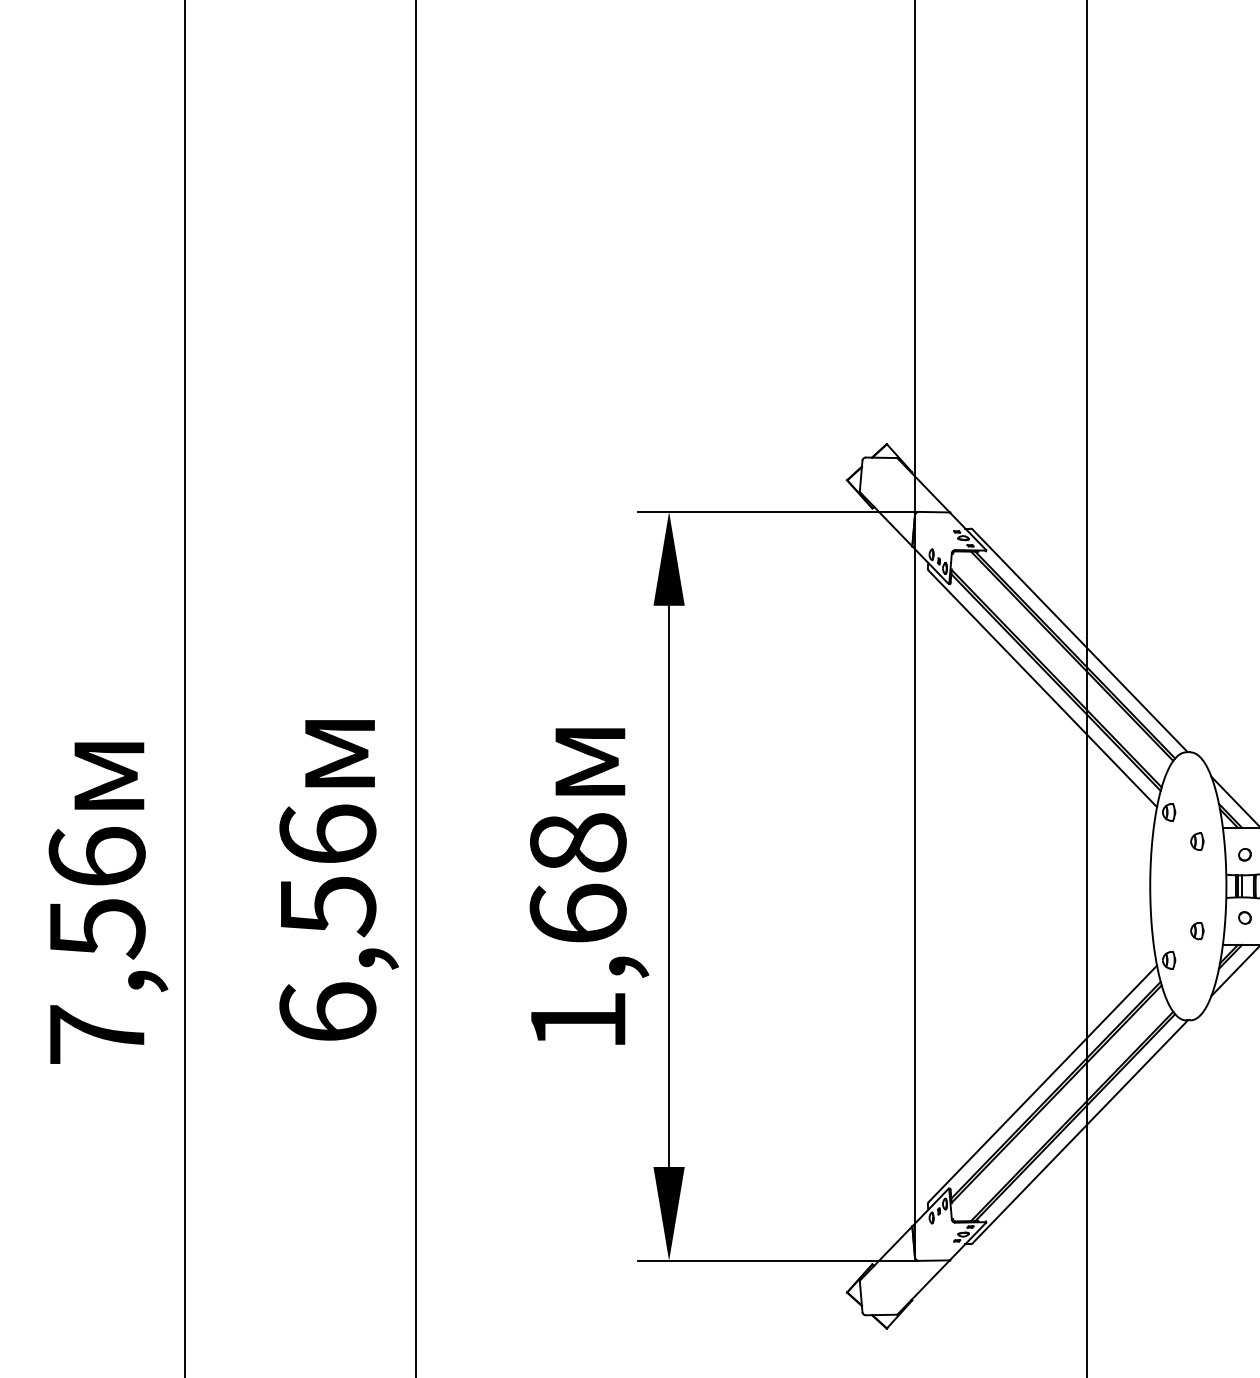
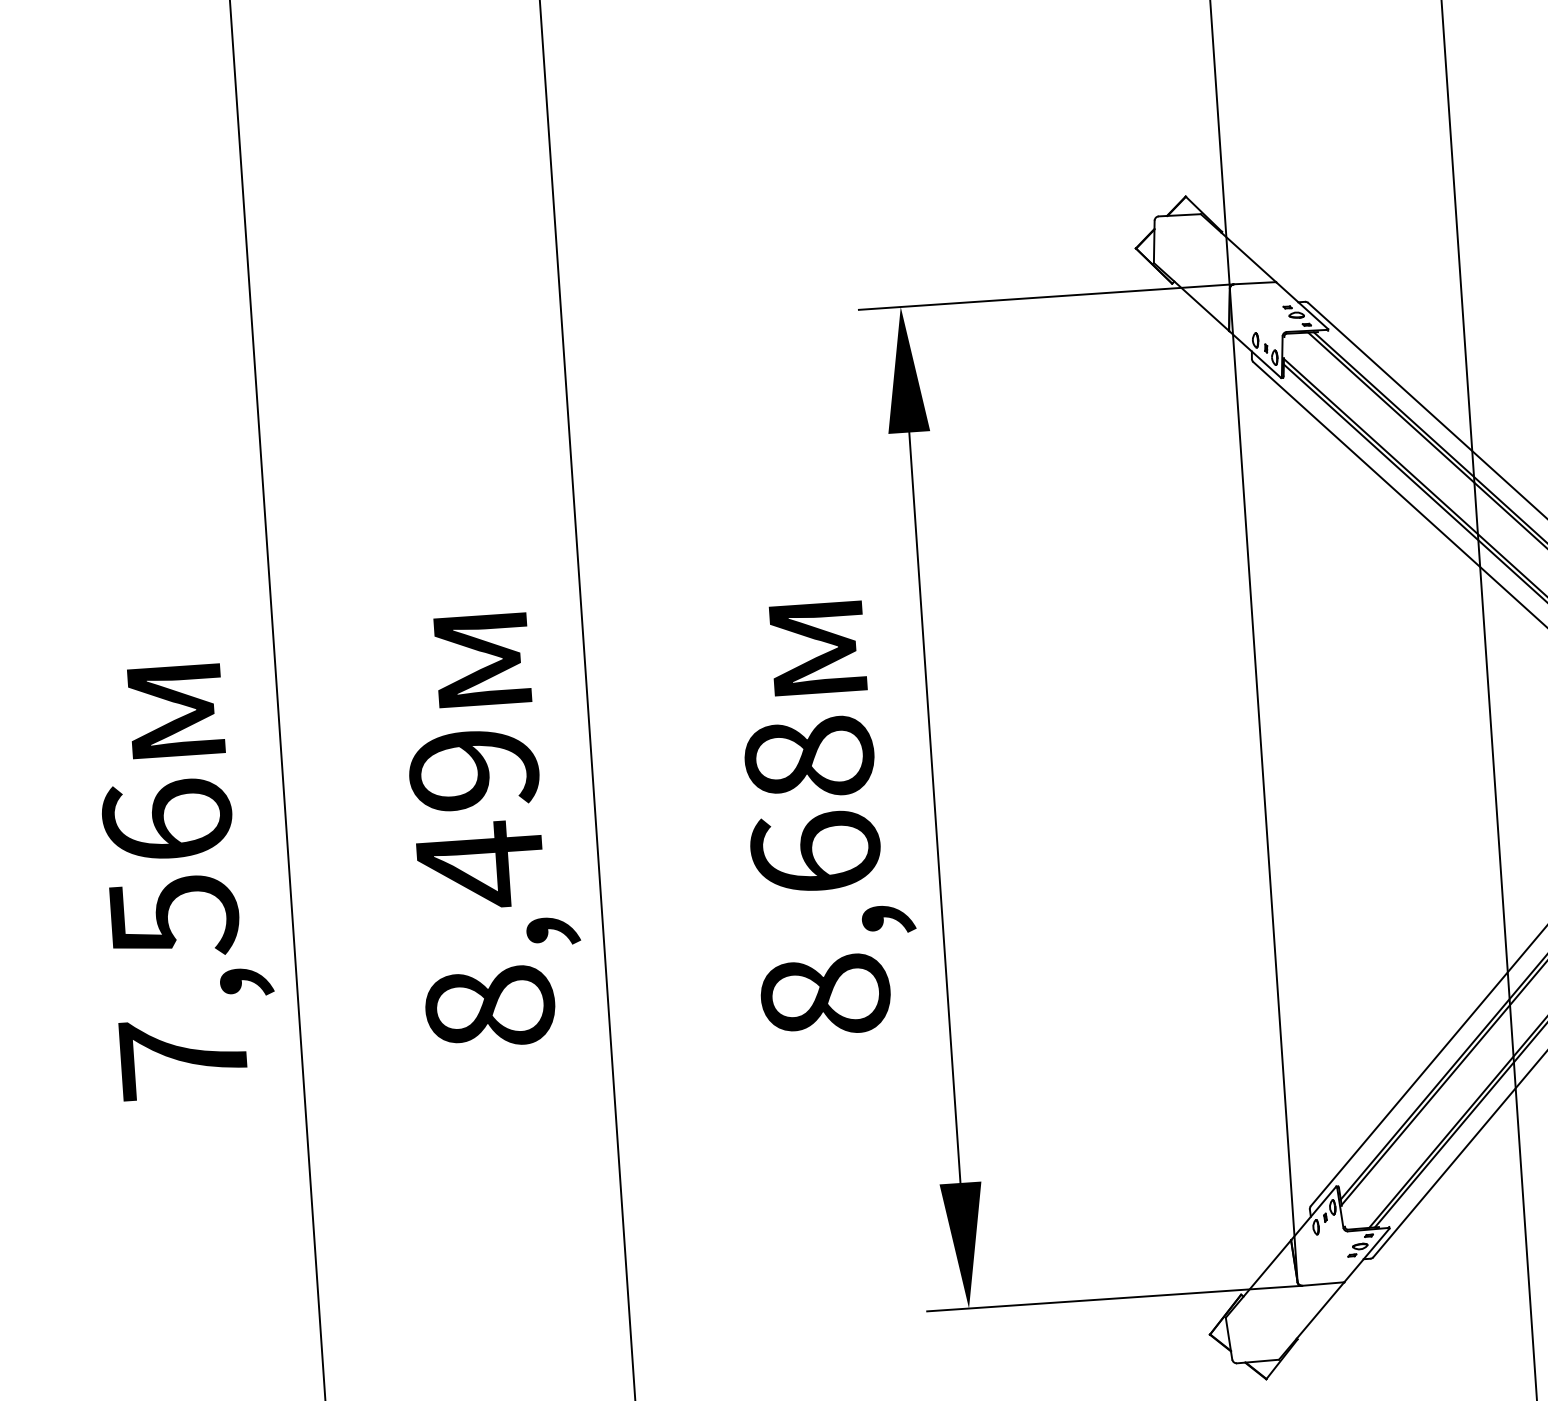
text: (327, 922) -> (481, 887), 6,56 -> 8,49
text: (578, 1020) -> (825, 995), 1,68 -> 8,68

